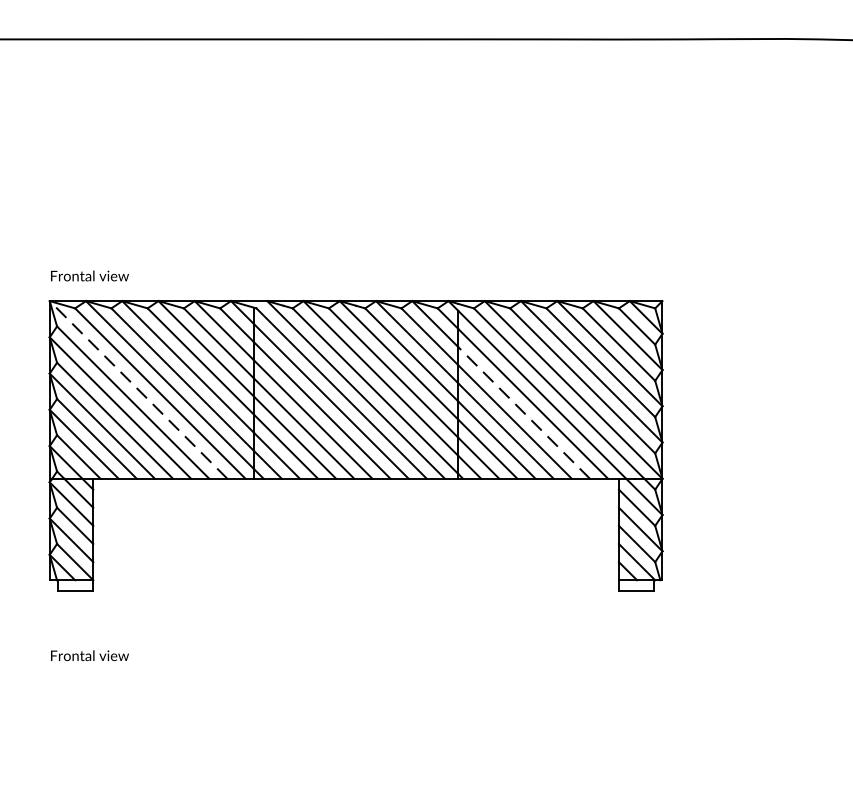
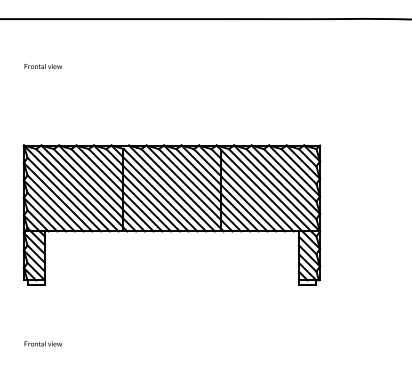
text: (90, 274) -> (43, 65), moved
line: (137, 389) -> (66, 188), dashed -> solid
line: (522, 412) -> (252, 199), dashed -> solid
text: (90, 654) -> (43, 343), moved

